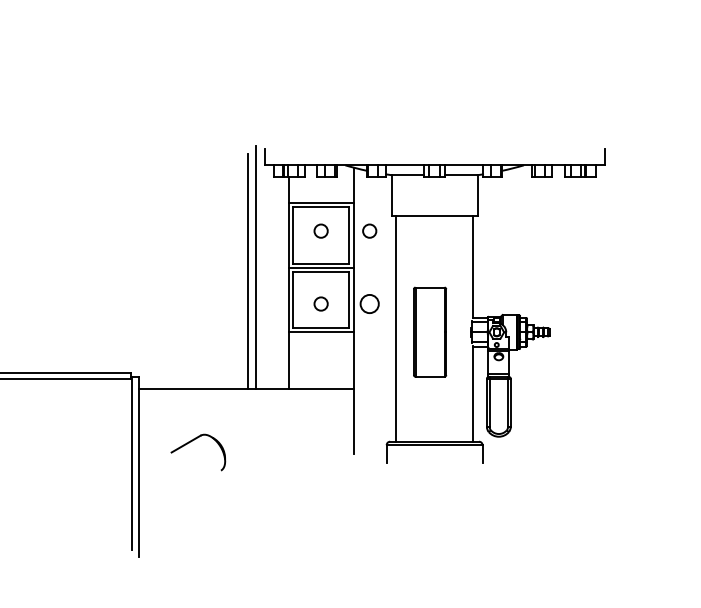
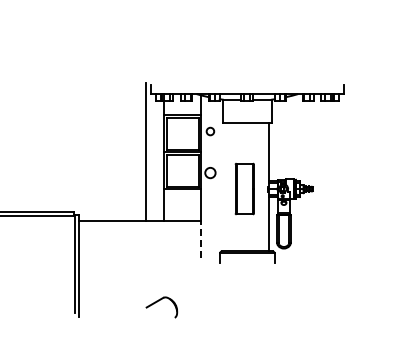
circle: (320, 231) -> (182, 131), removed
line: (248, 271) -> (141, 154), removed
circle: (320, 303) -> (182, 172), removed
line: (396, 327) -> (225, 186), removed
line: (354, 420) -> (201, 239), solid -> dashed
part: (194, 441) -> (159, 301), moved

